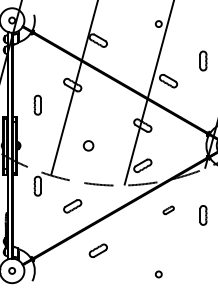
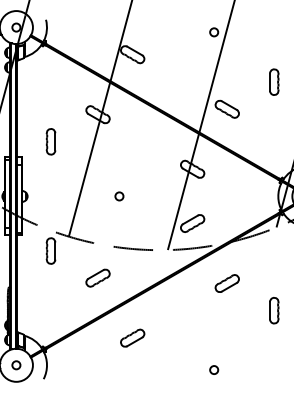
circle: (88, 145) -> (119, 196), size x0.62
part: (168, 210) -> (227, 283), size x1.67
part: (203, 215) -> (274, 310), moved

